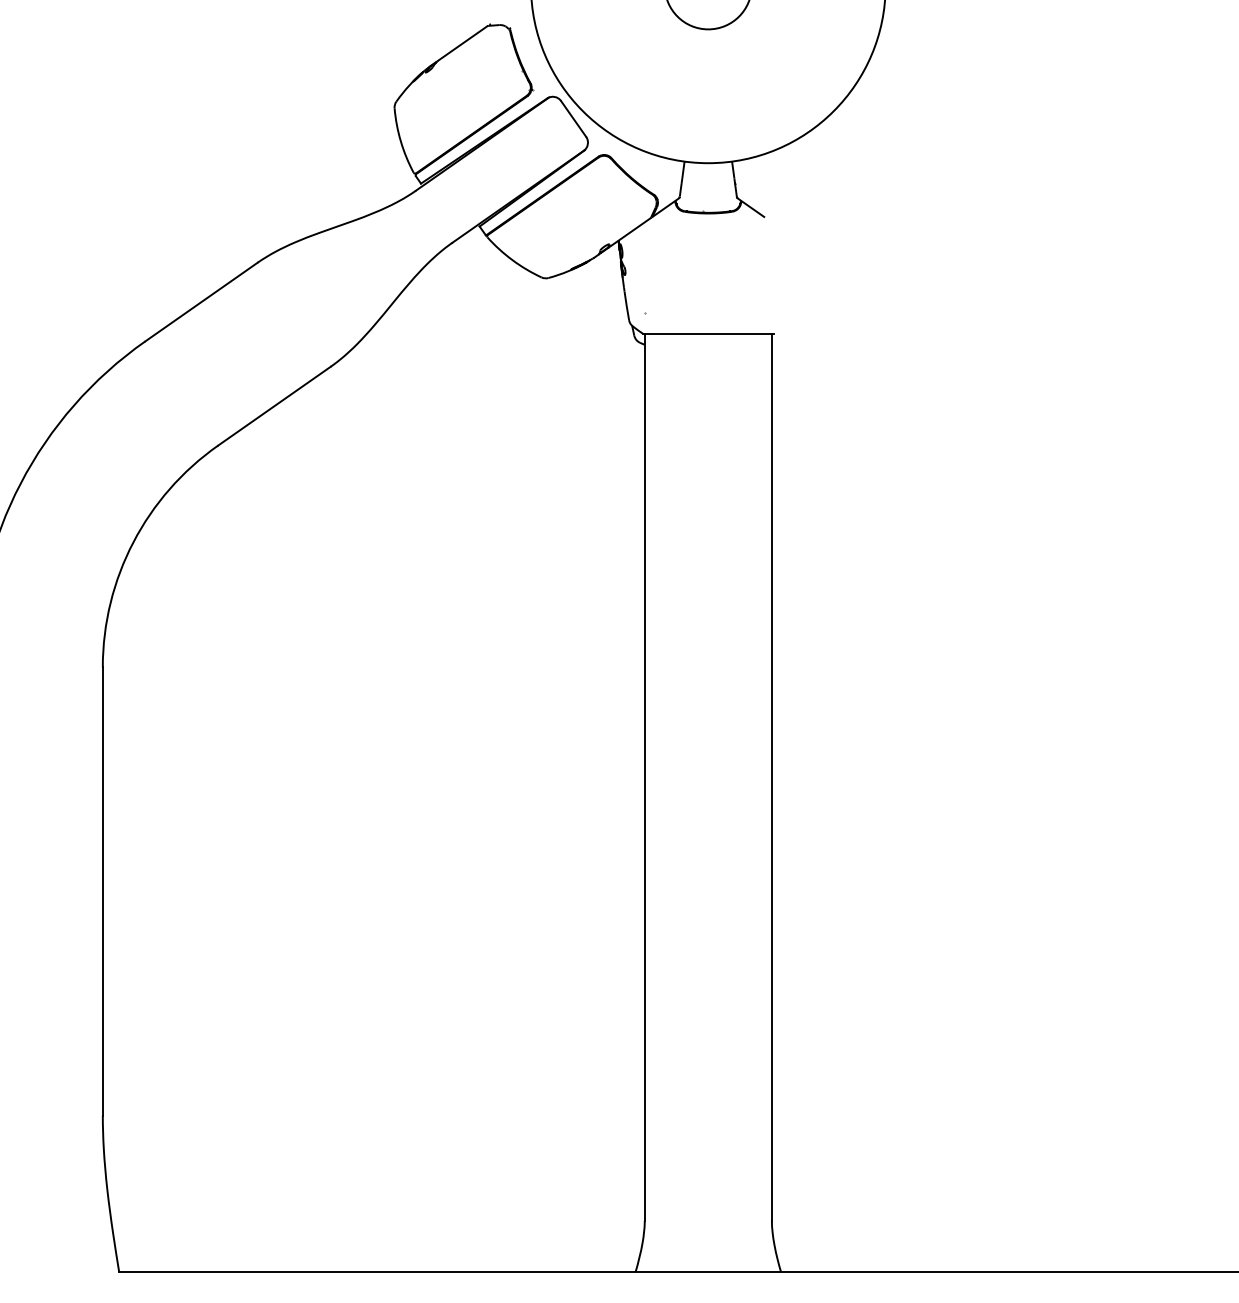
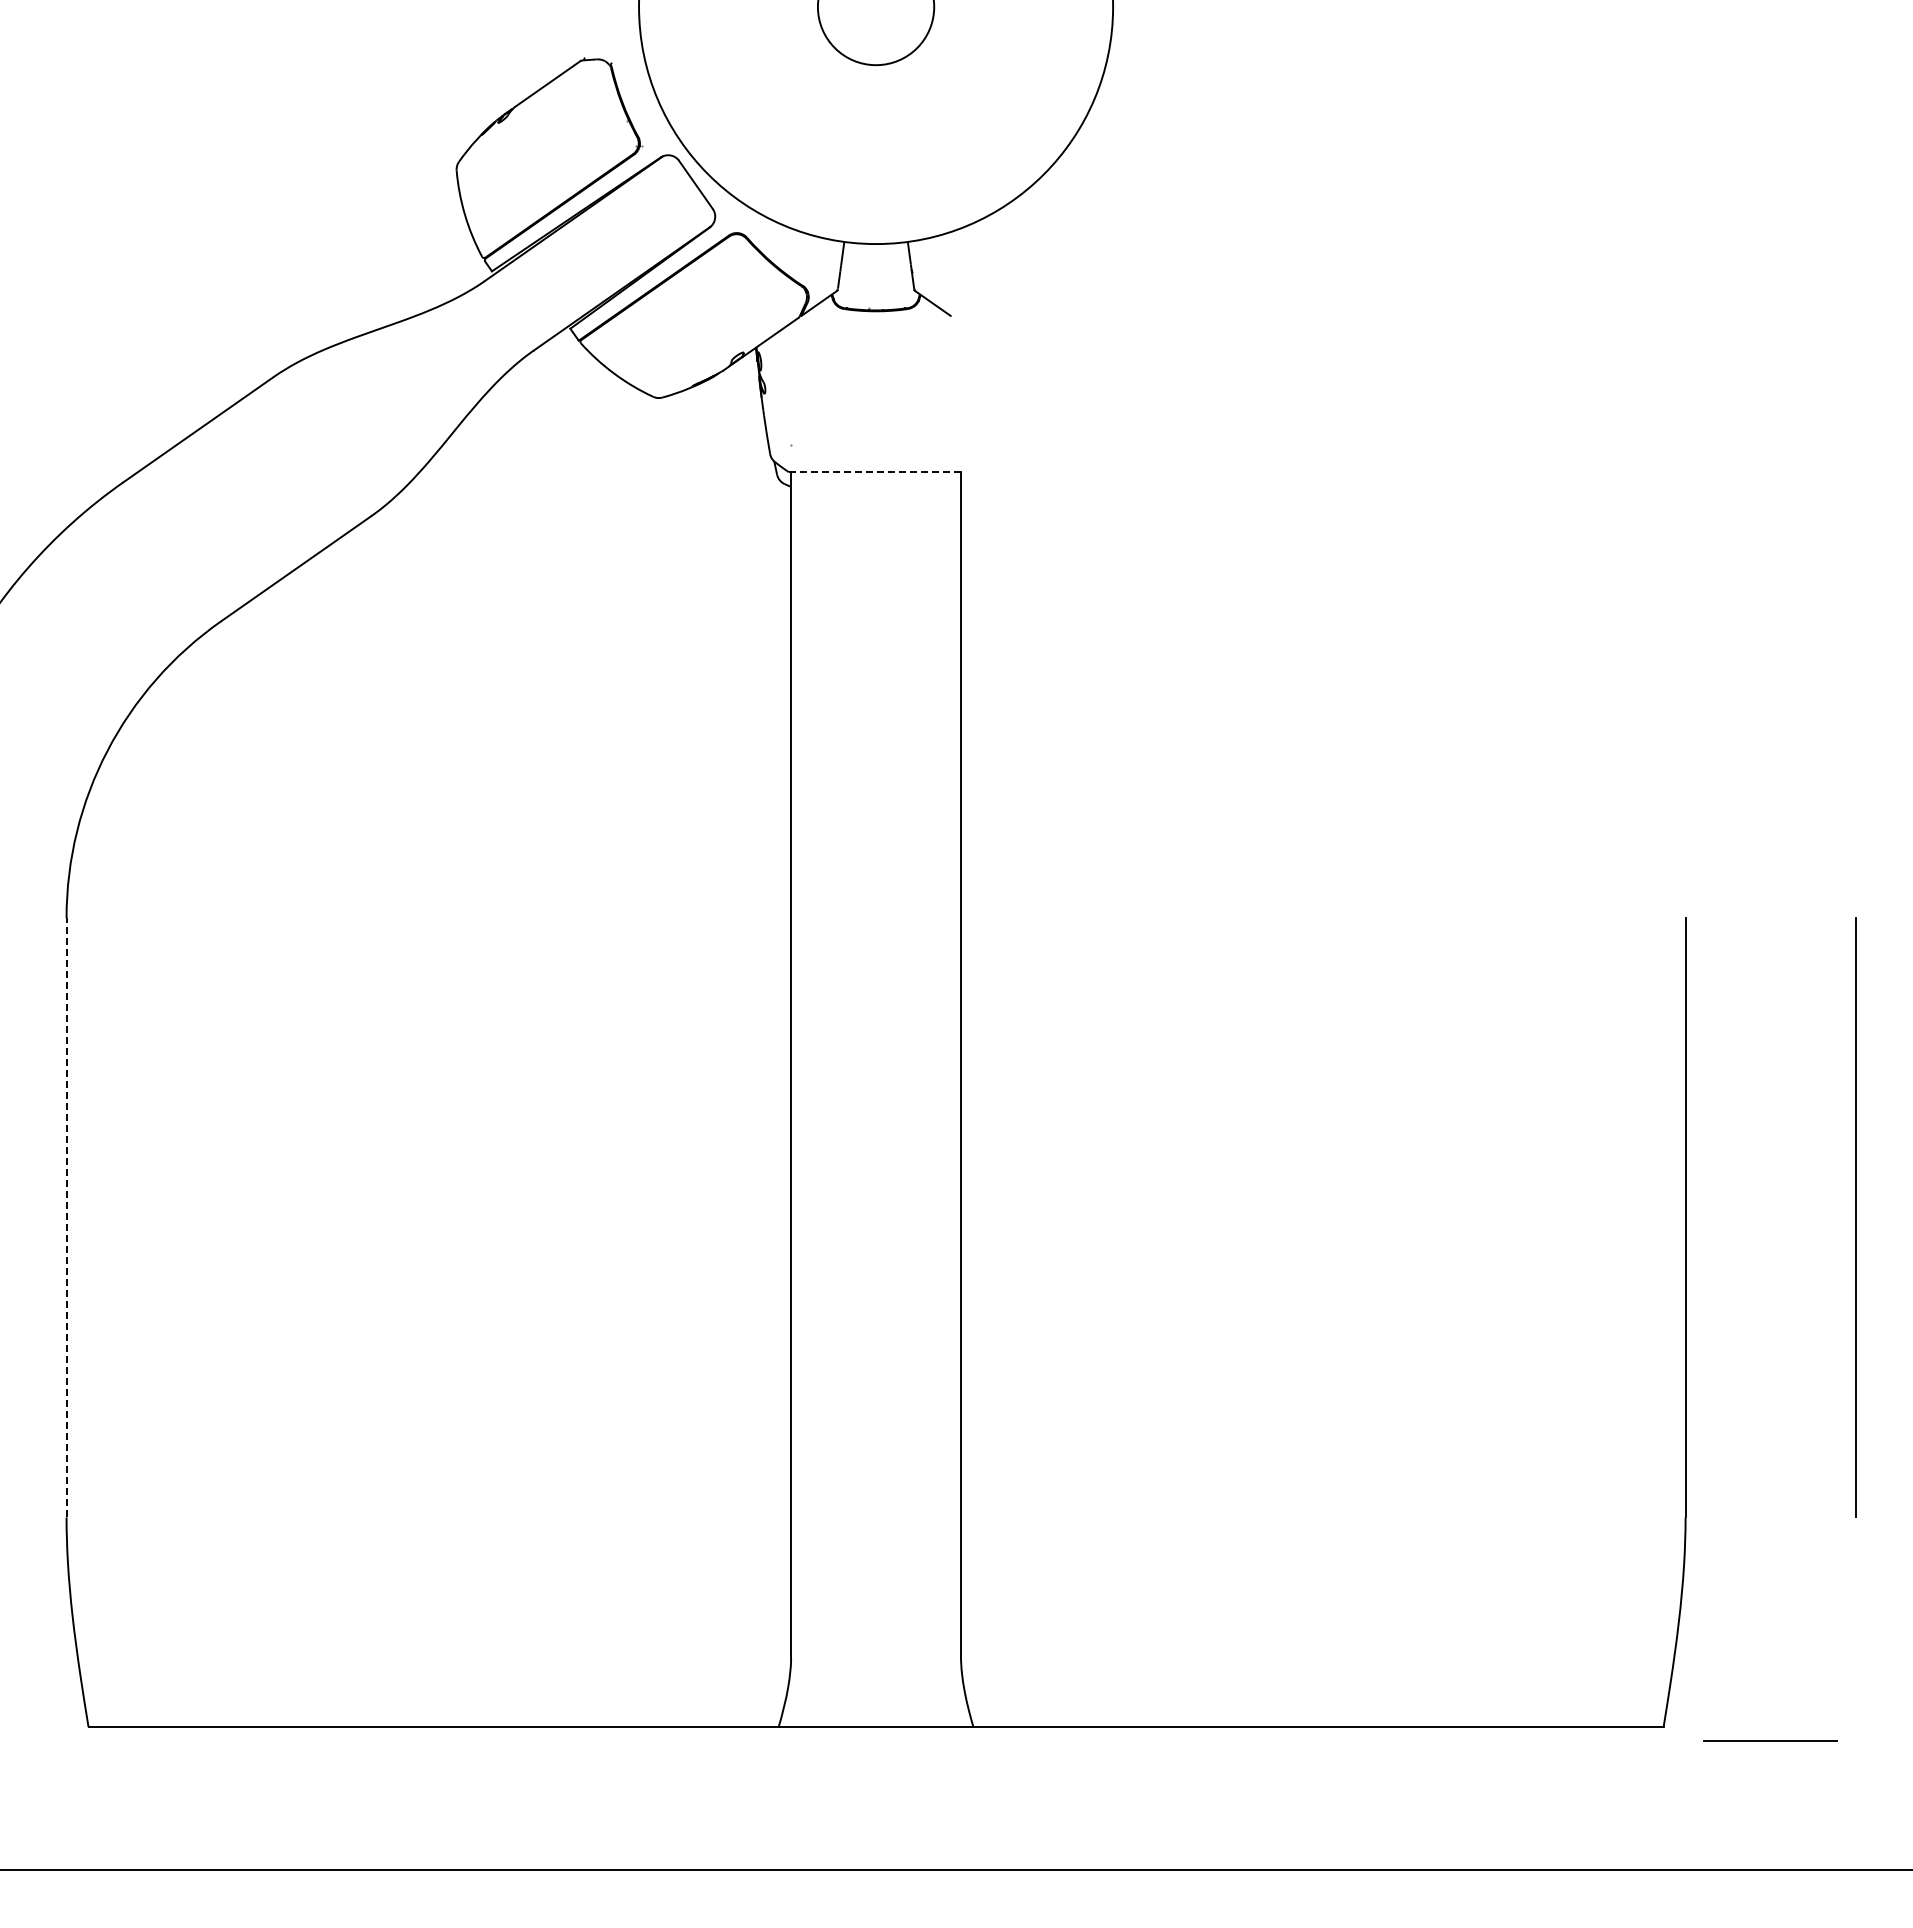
line: (708, 334) -> (876, 472), solid -> dashed
line: (102, 891) -> (66, 1217), solid -> dashed

